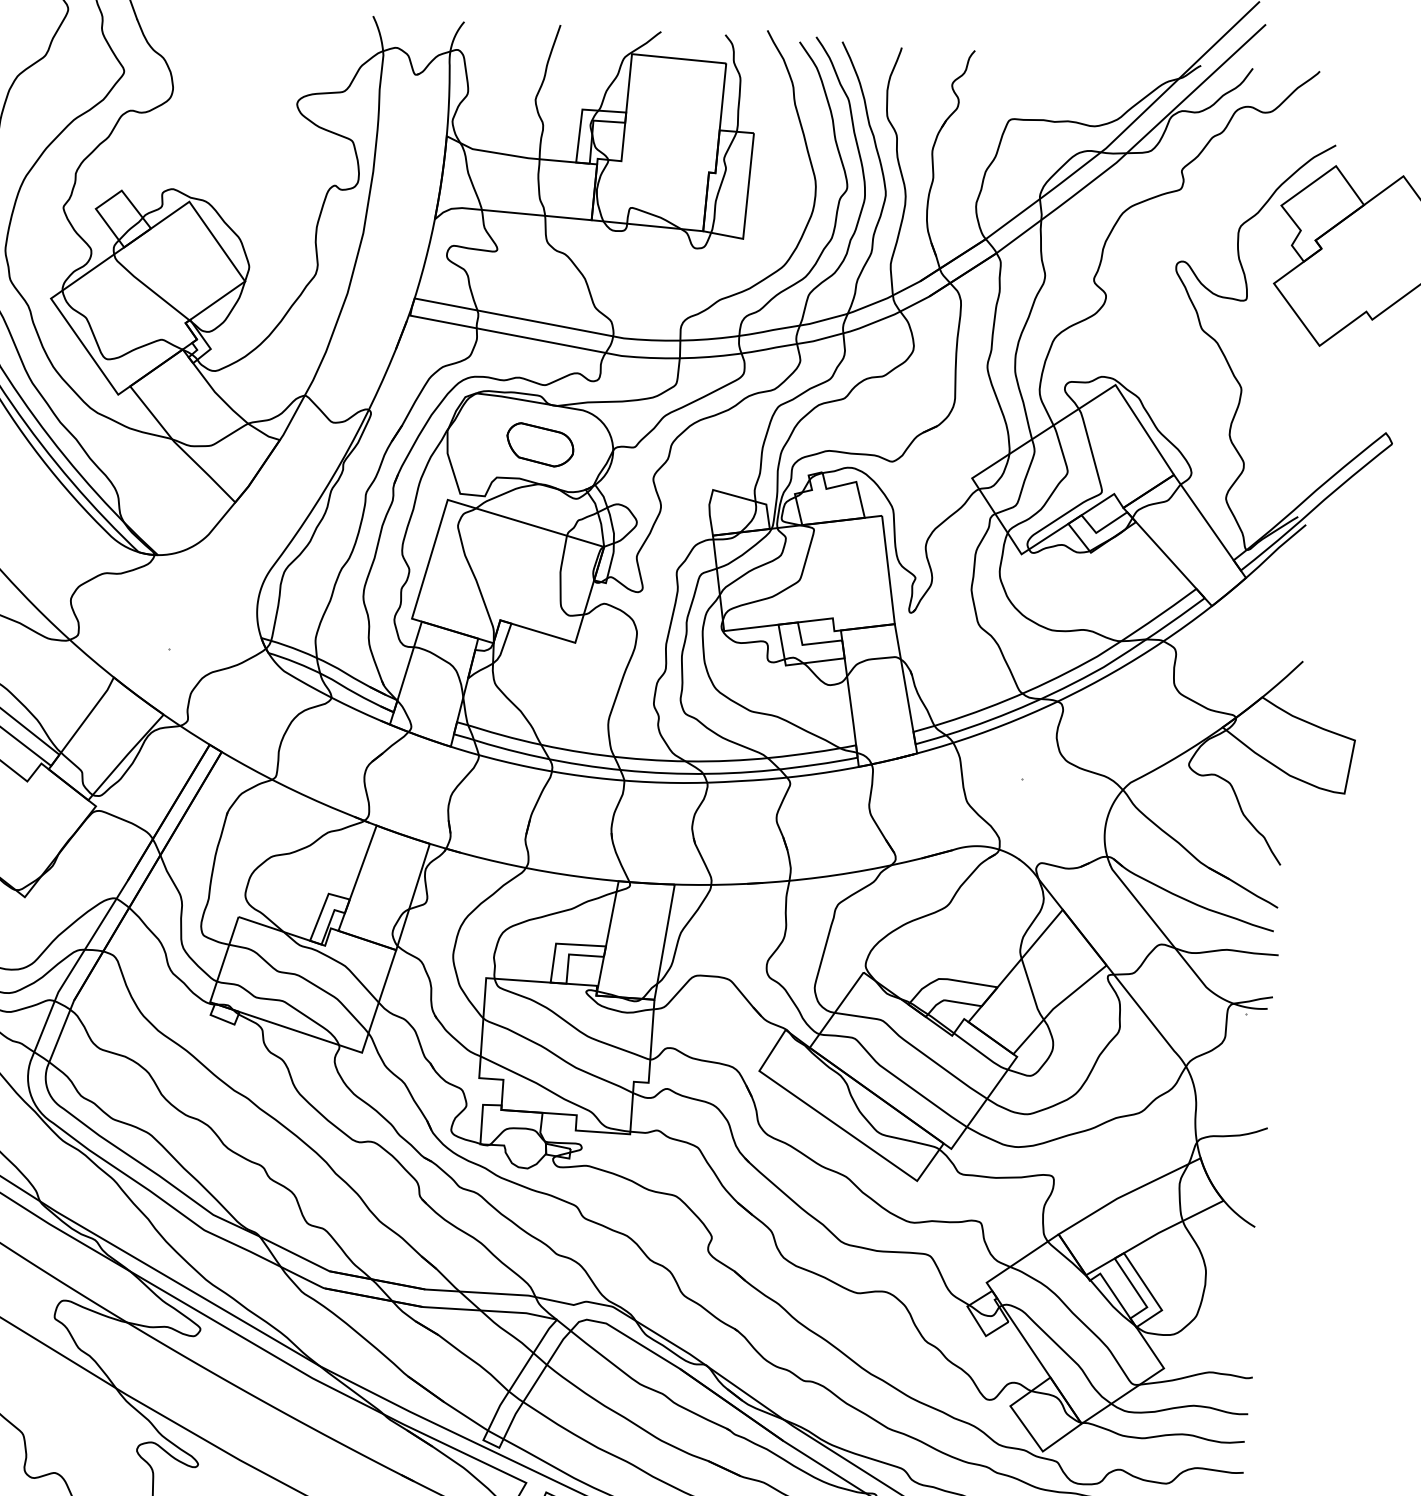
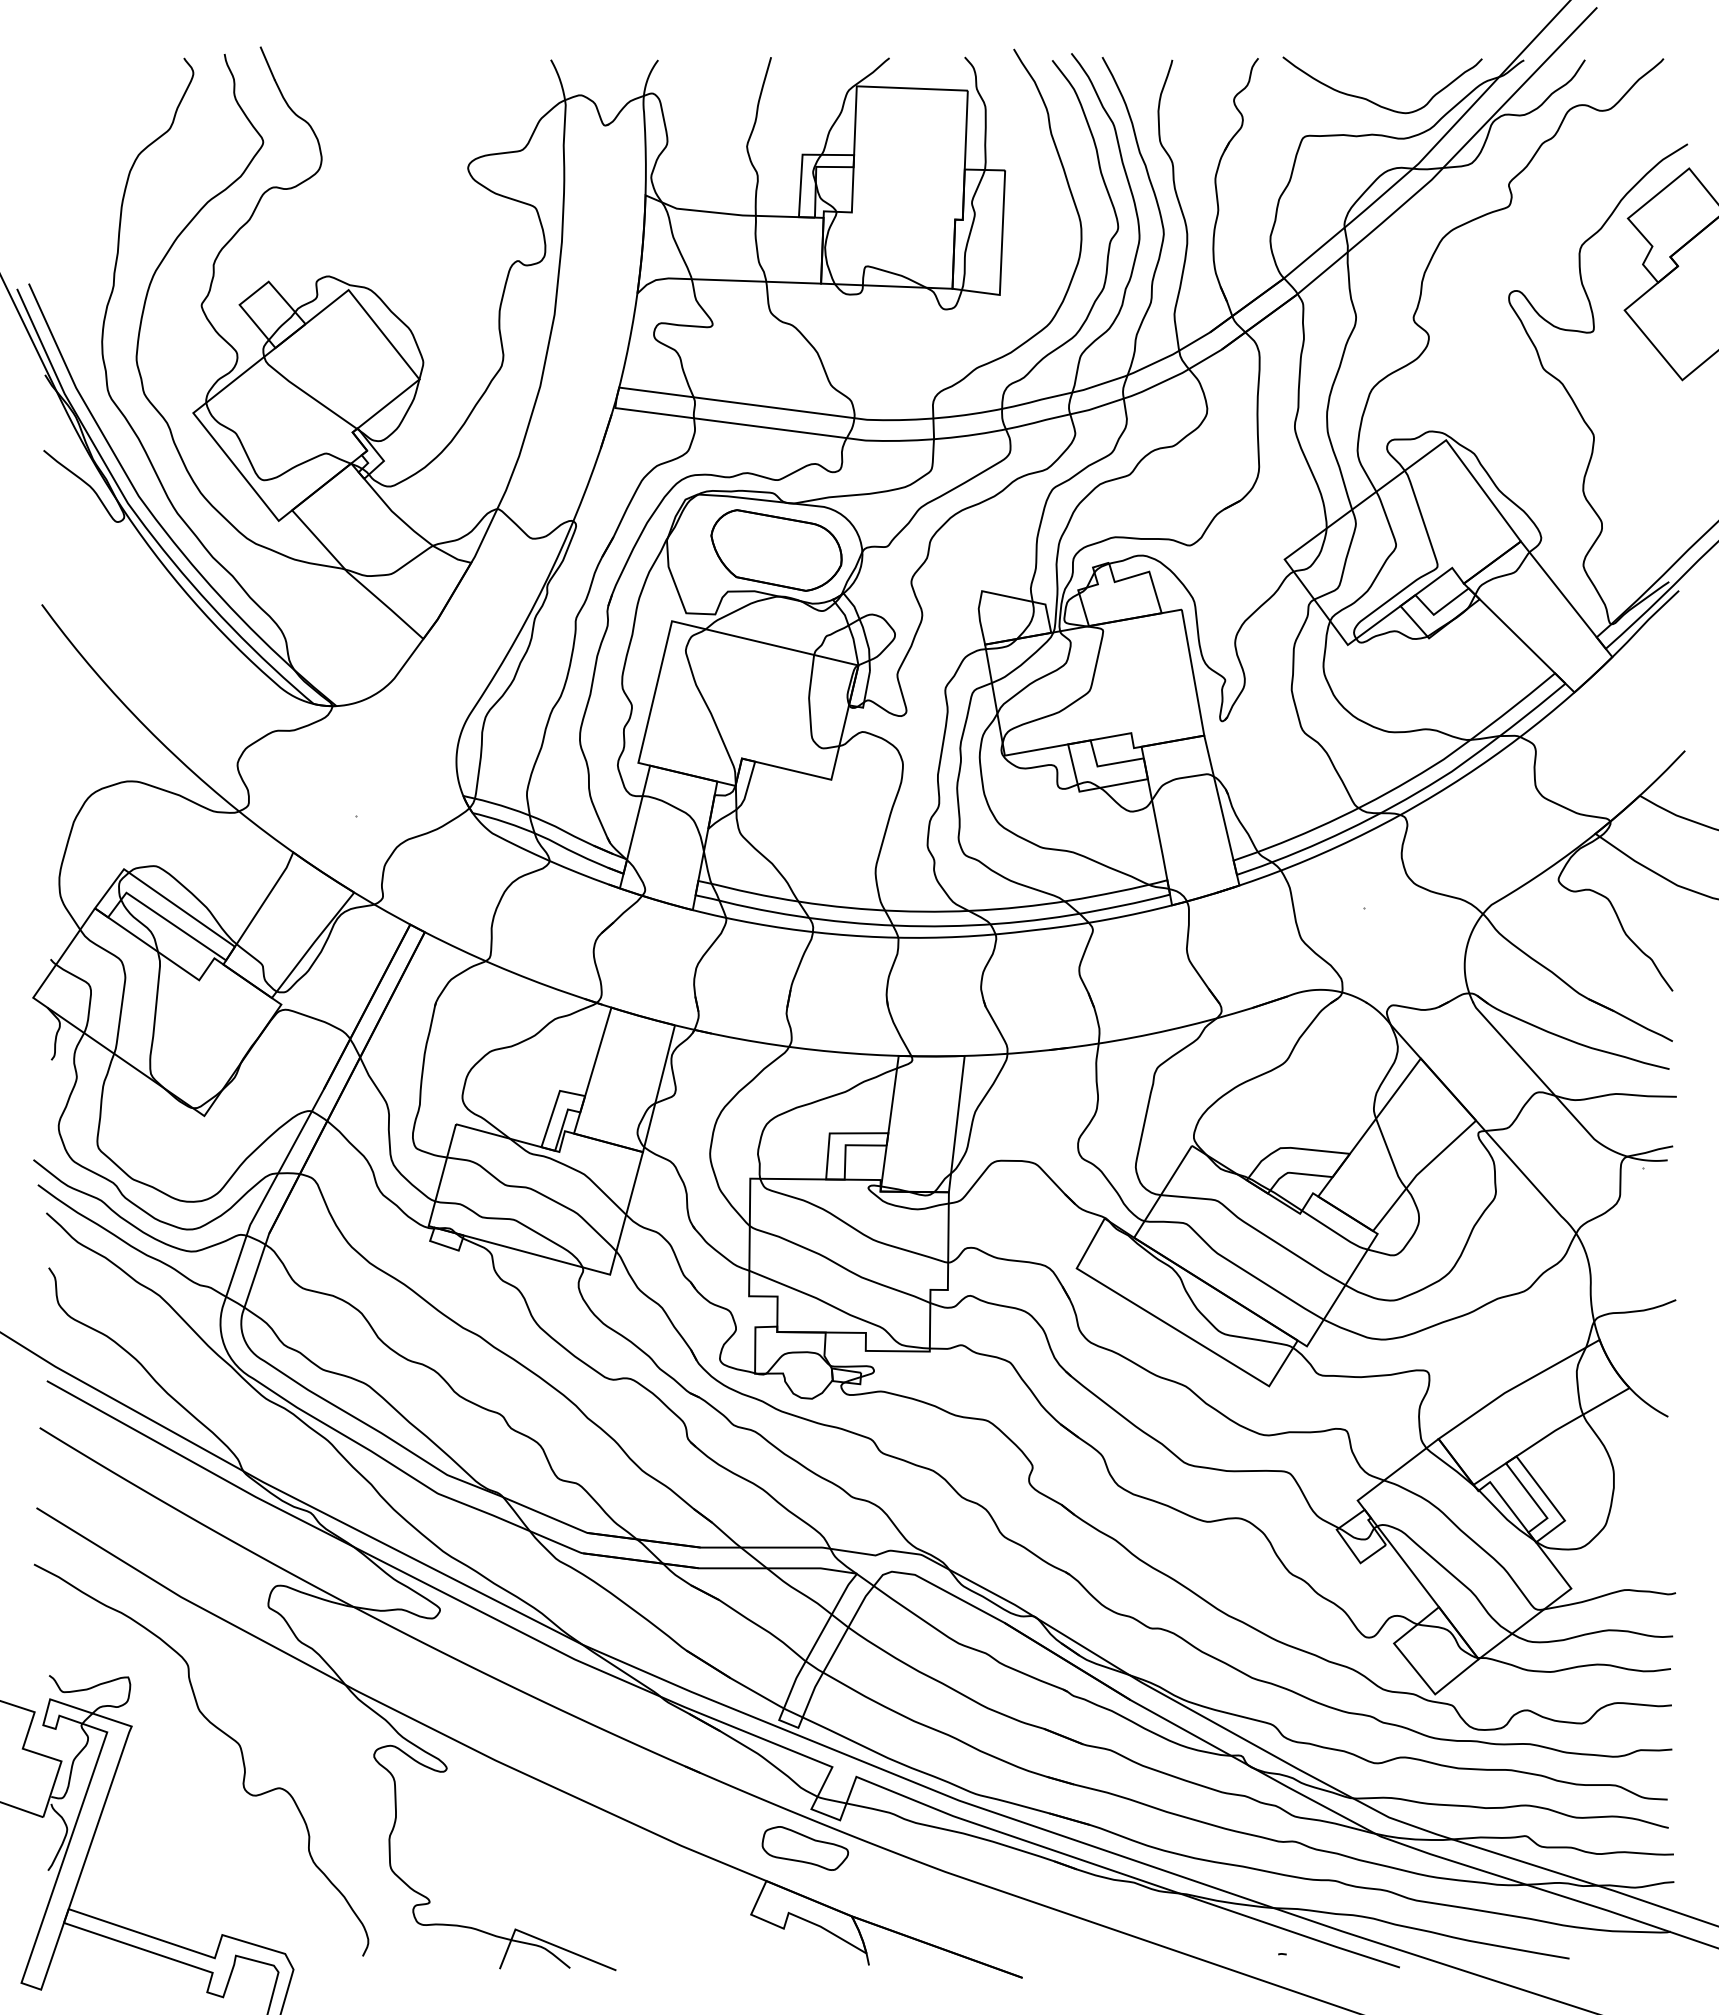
curve: (1070, 93) -> (1373, 101), added
part: (540, 445) -> (776, 550), size x1.67

